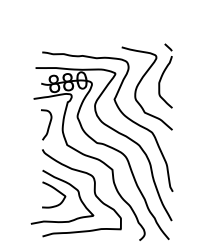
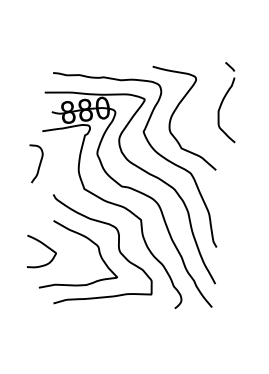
part: (165, 75) -> (226, 102), moved
curve: (48, 126) -> (38, 165), moved
curve: (55, 190) -> (43, 245), moved

